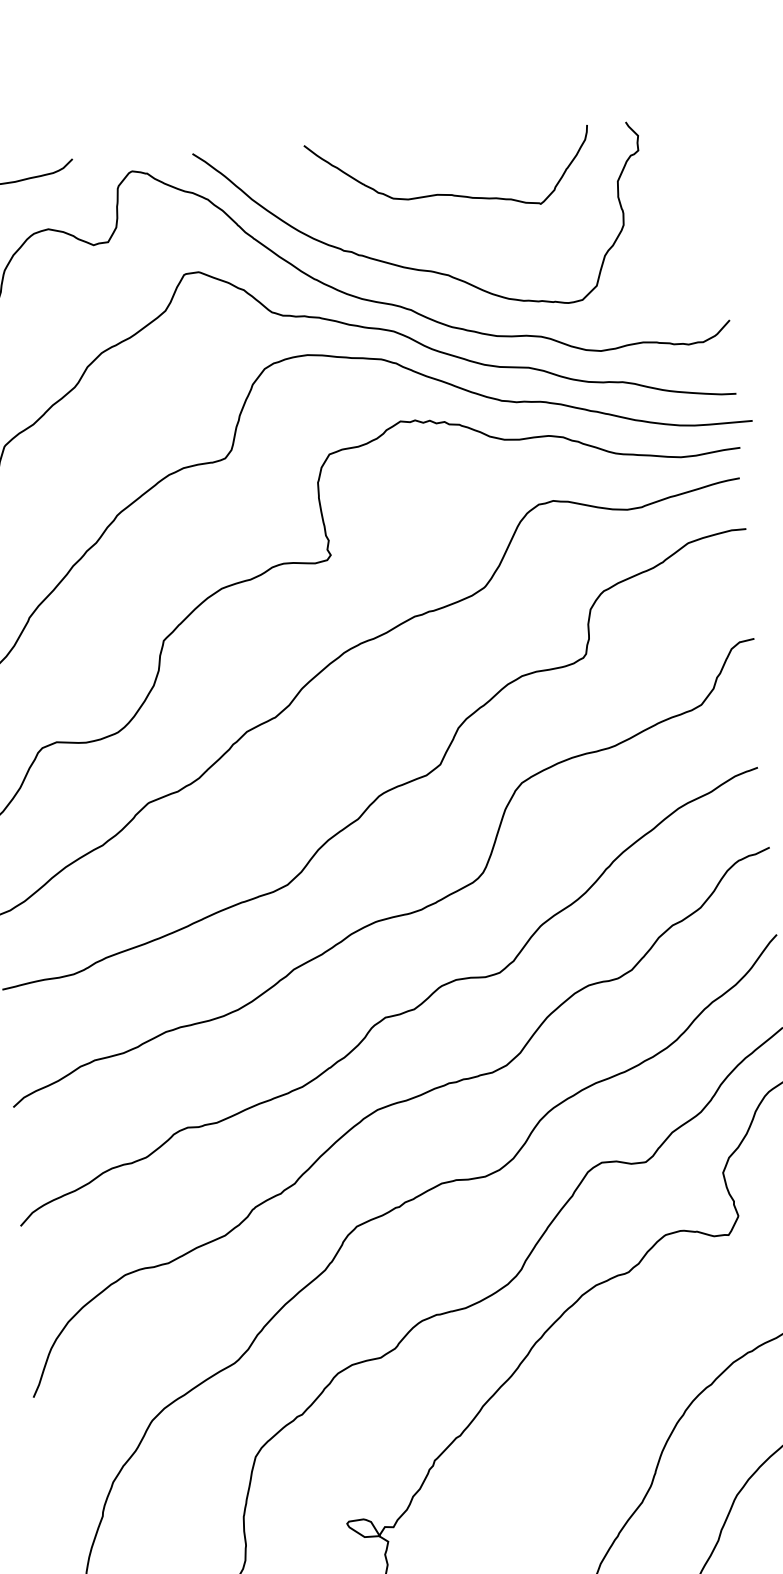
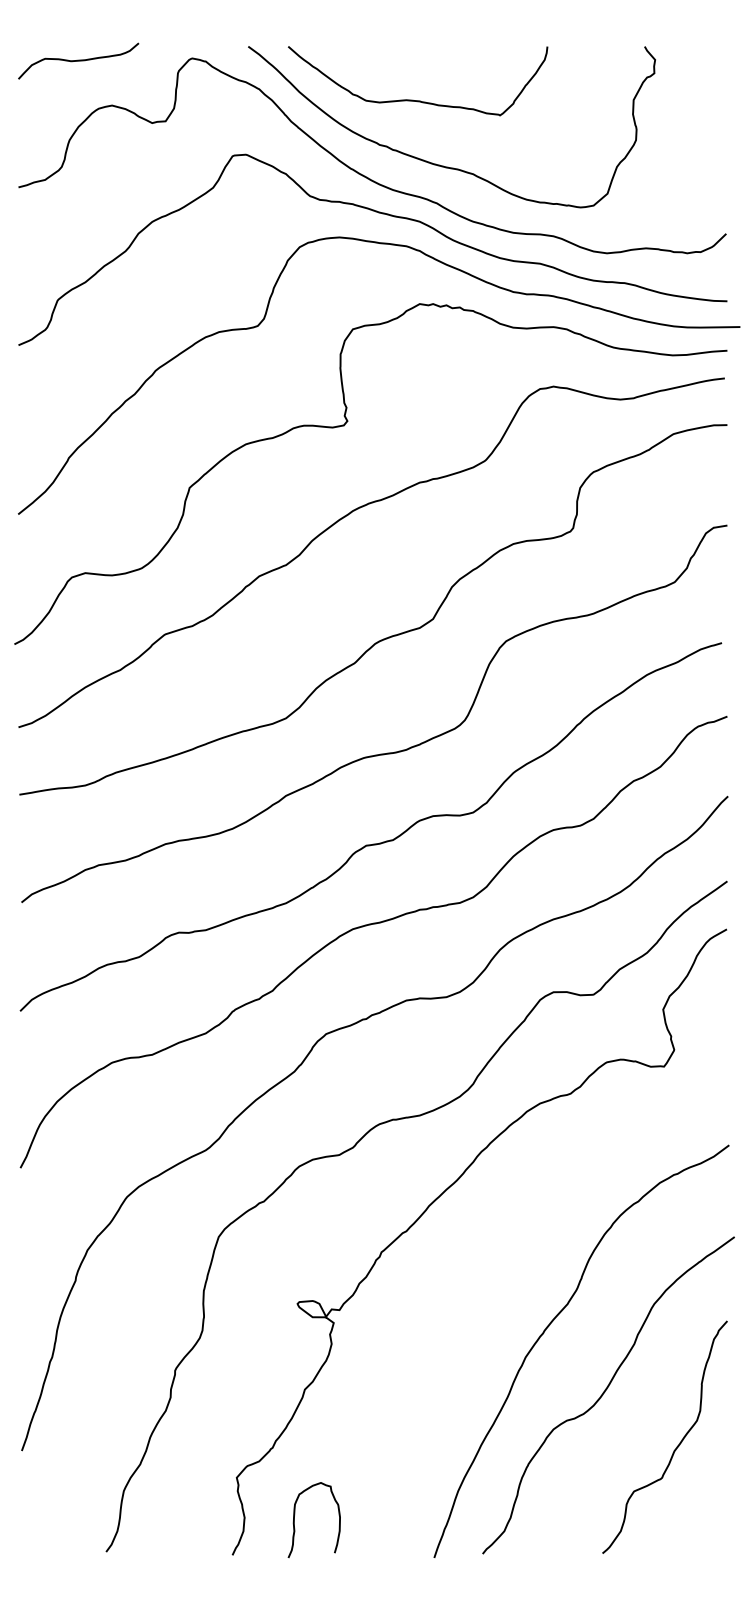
curve: (444, 193) -> (413, 99), moved

